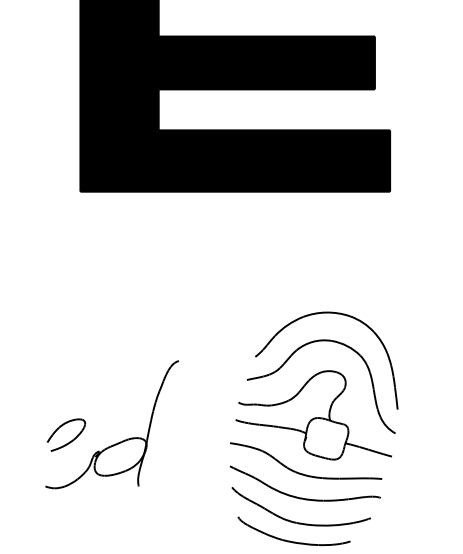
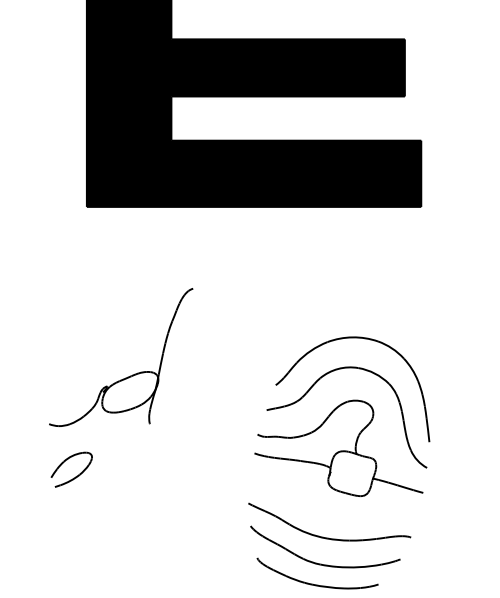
part: (118, 442) -> (127, 376), moved
part: (301, 472) -> (325, 510), removed

